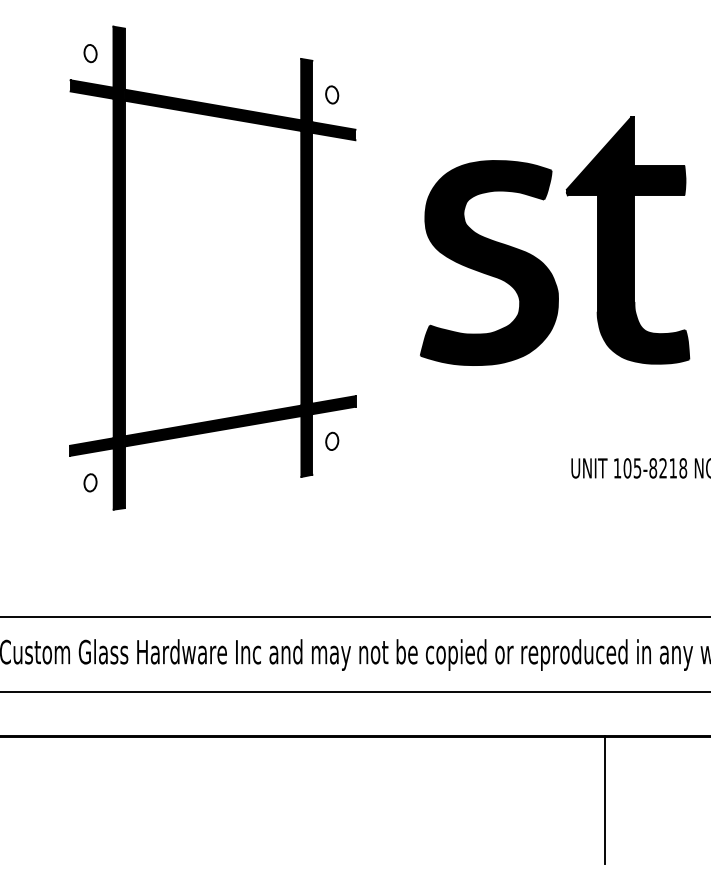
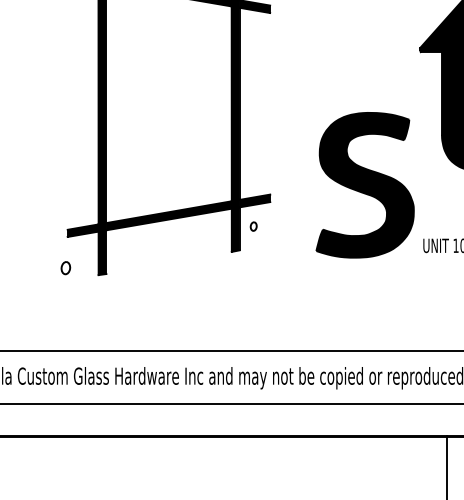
part: (489, 262) -> (365, 184), moved
part: (332, 440) -> (253, 226), size x0.7
part: (90, 482) -> (65, 267), moved

